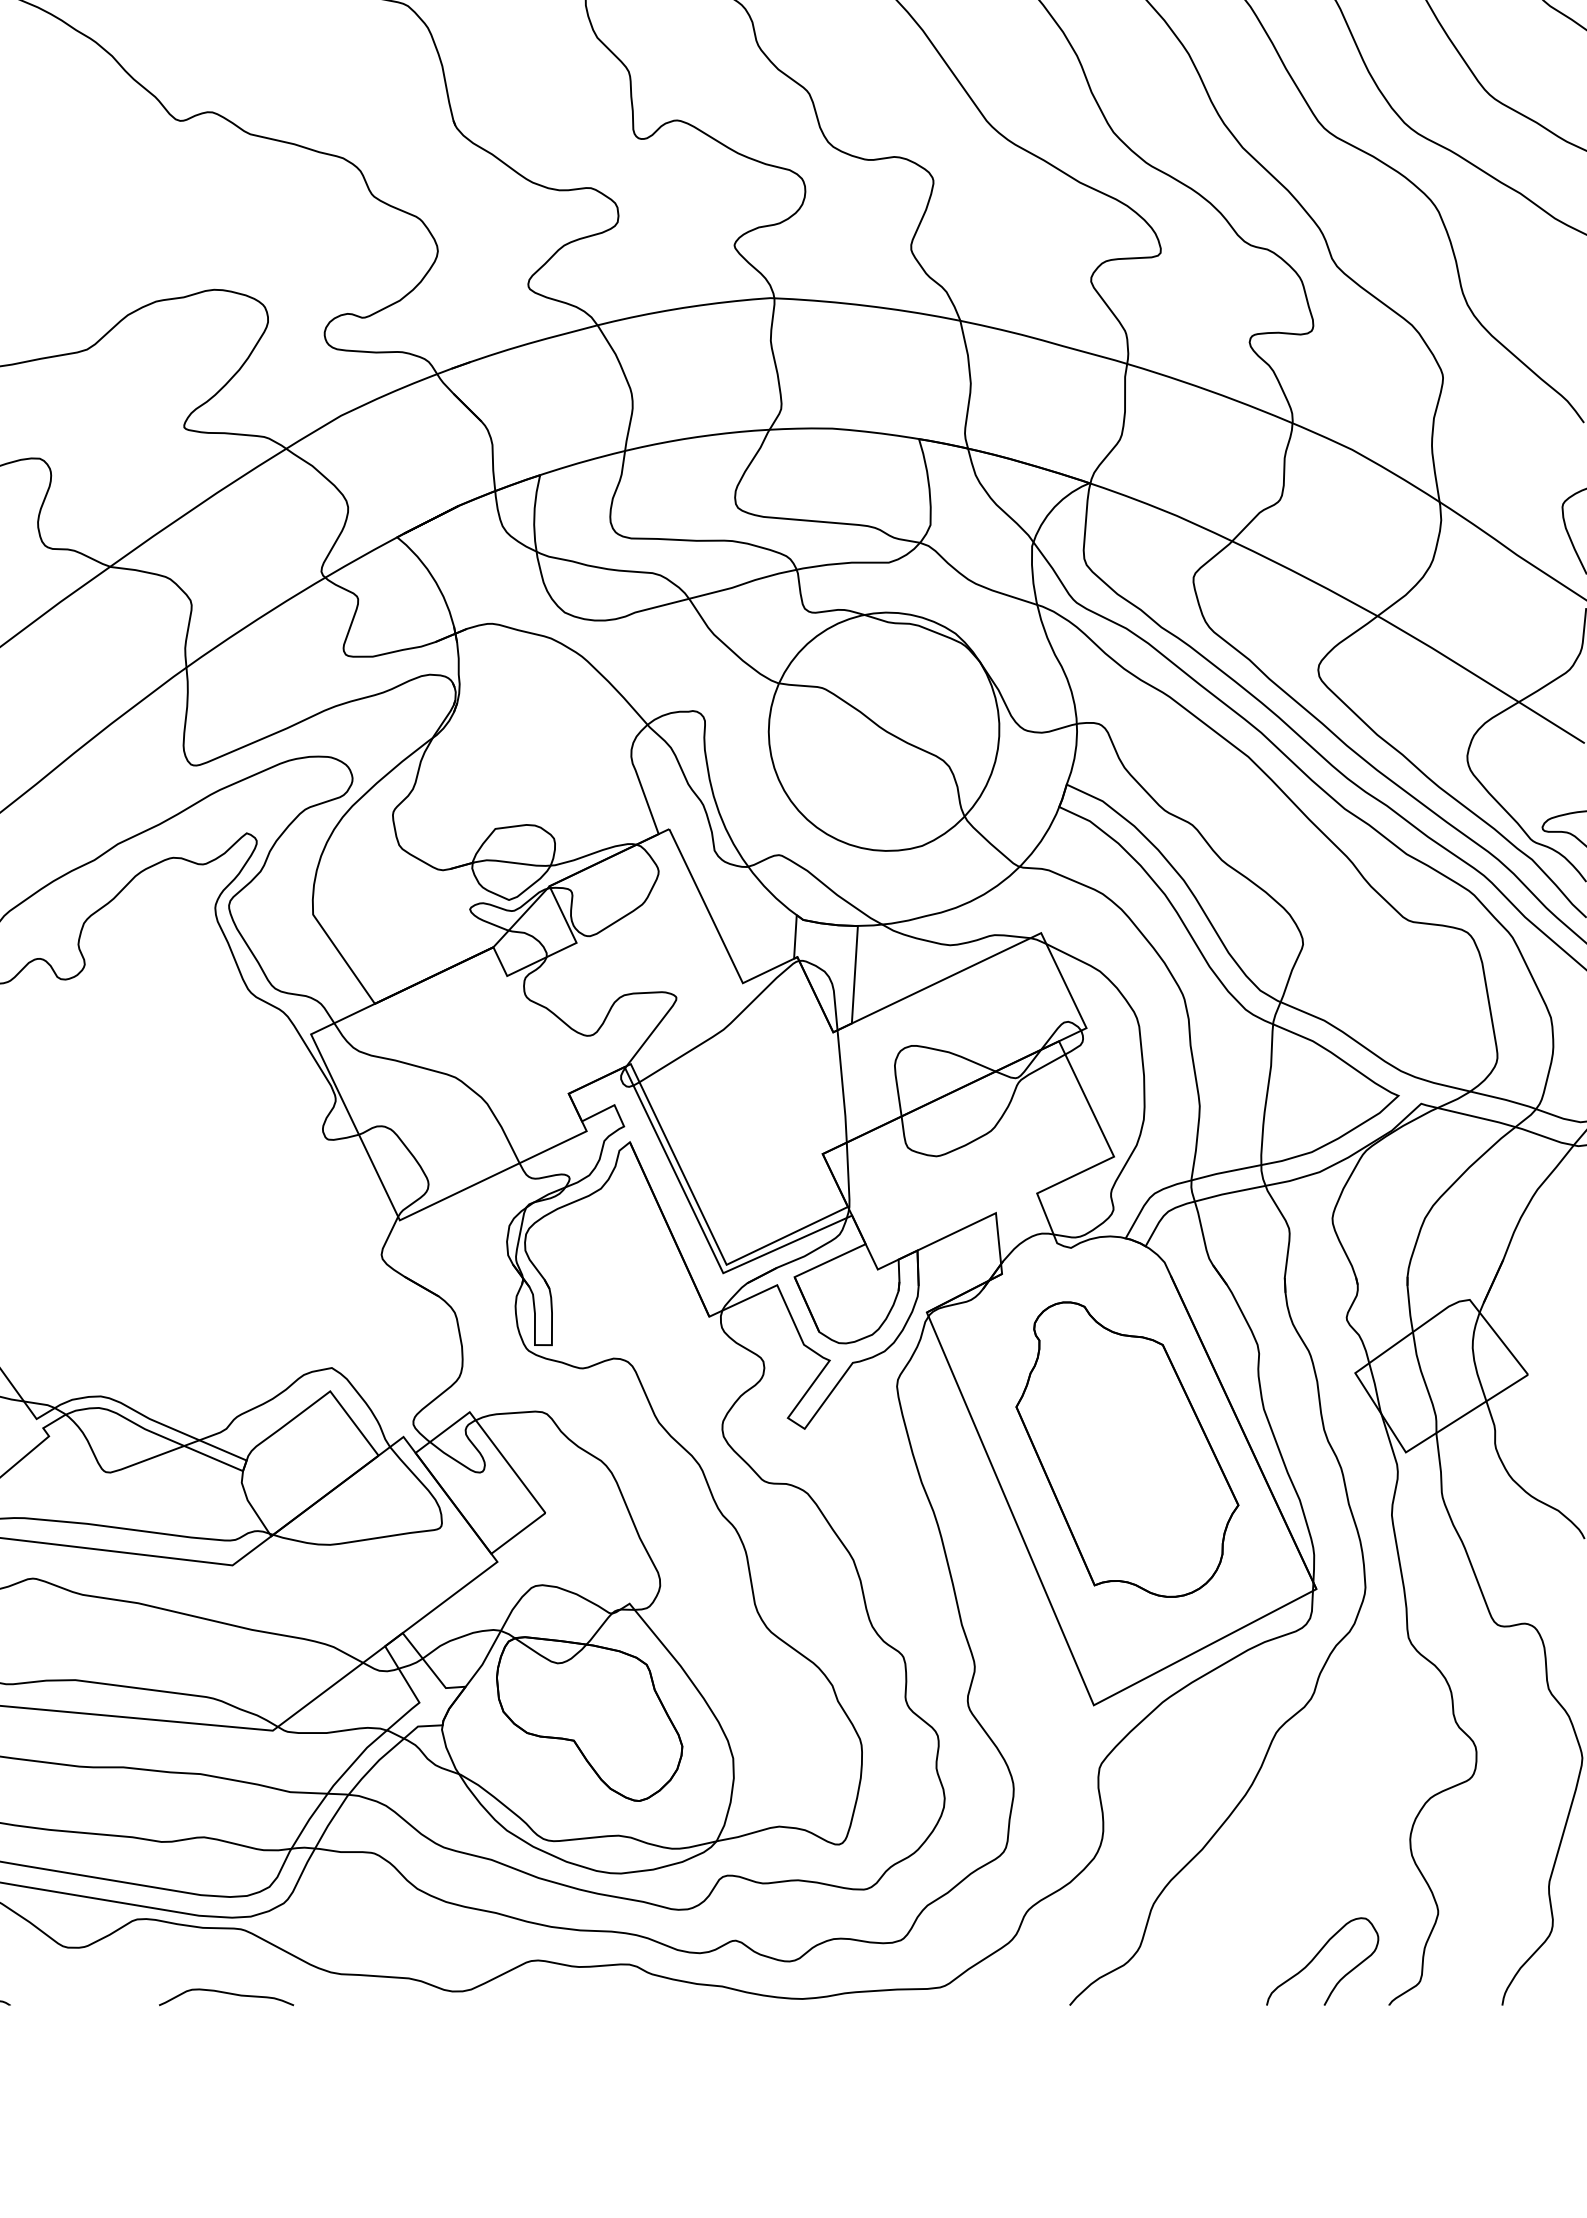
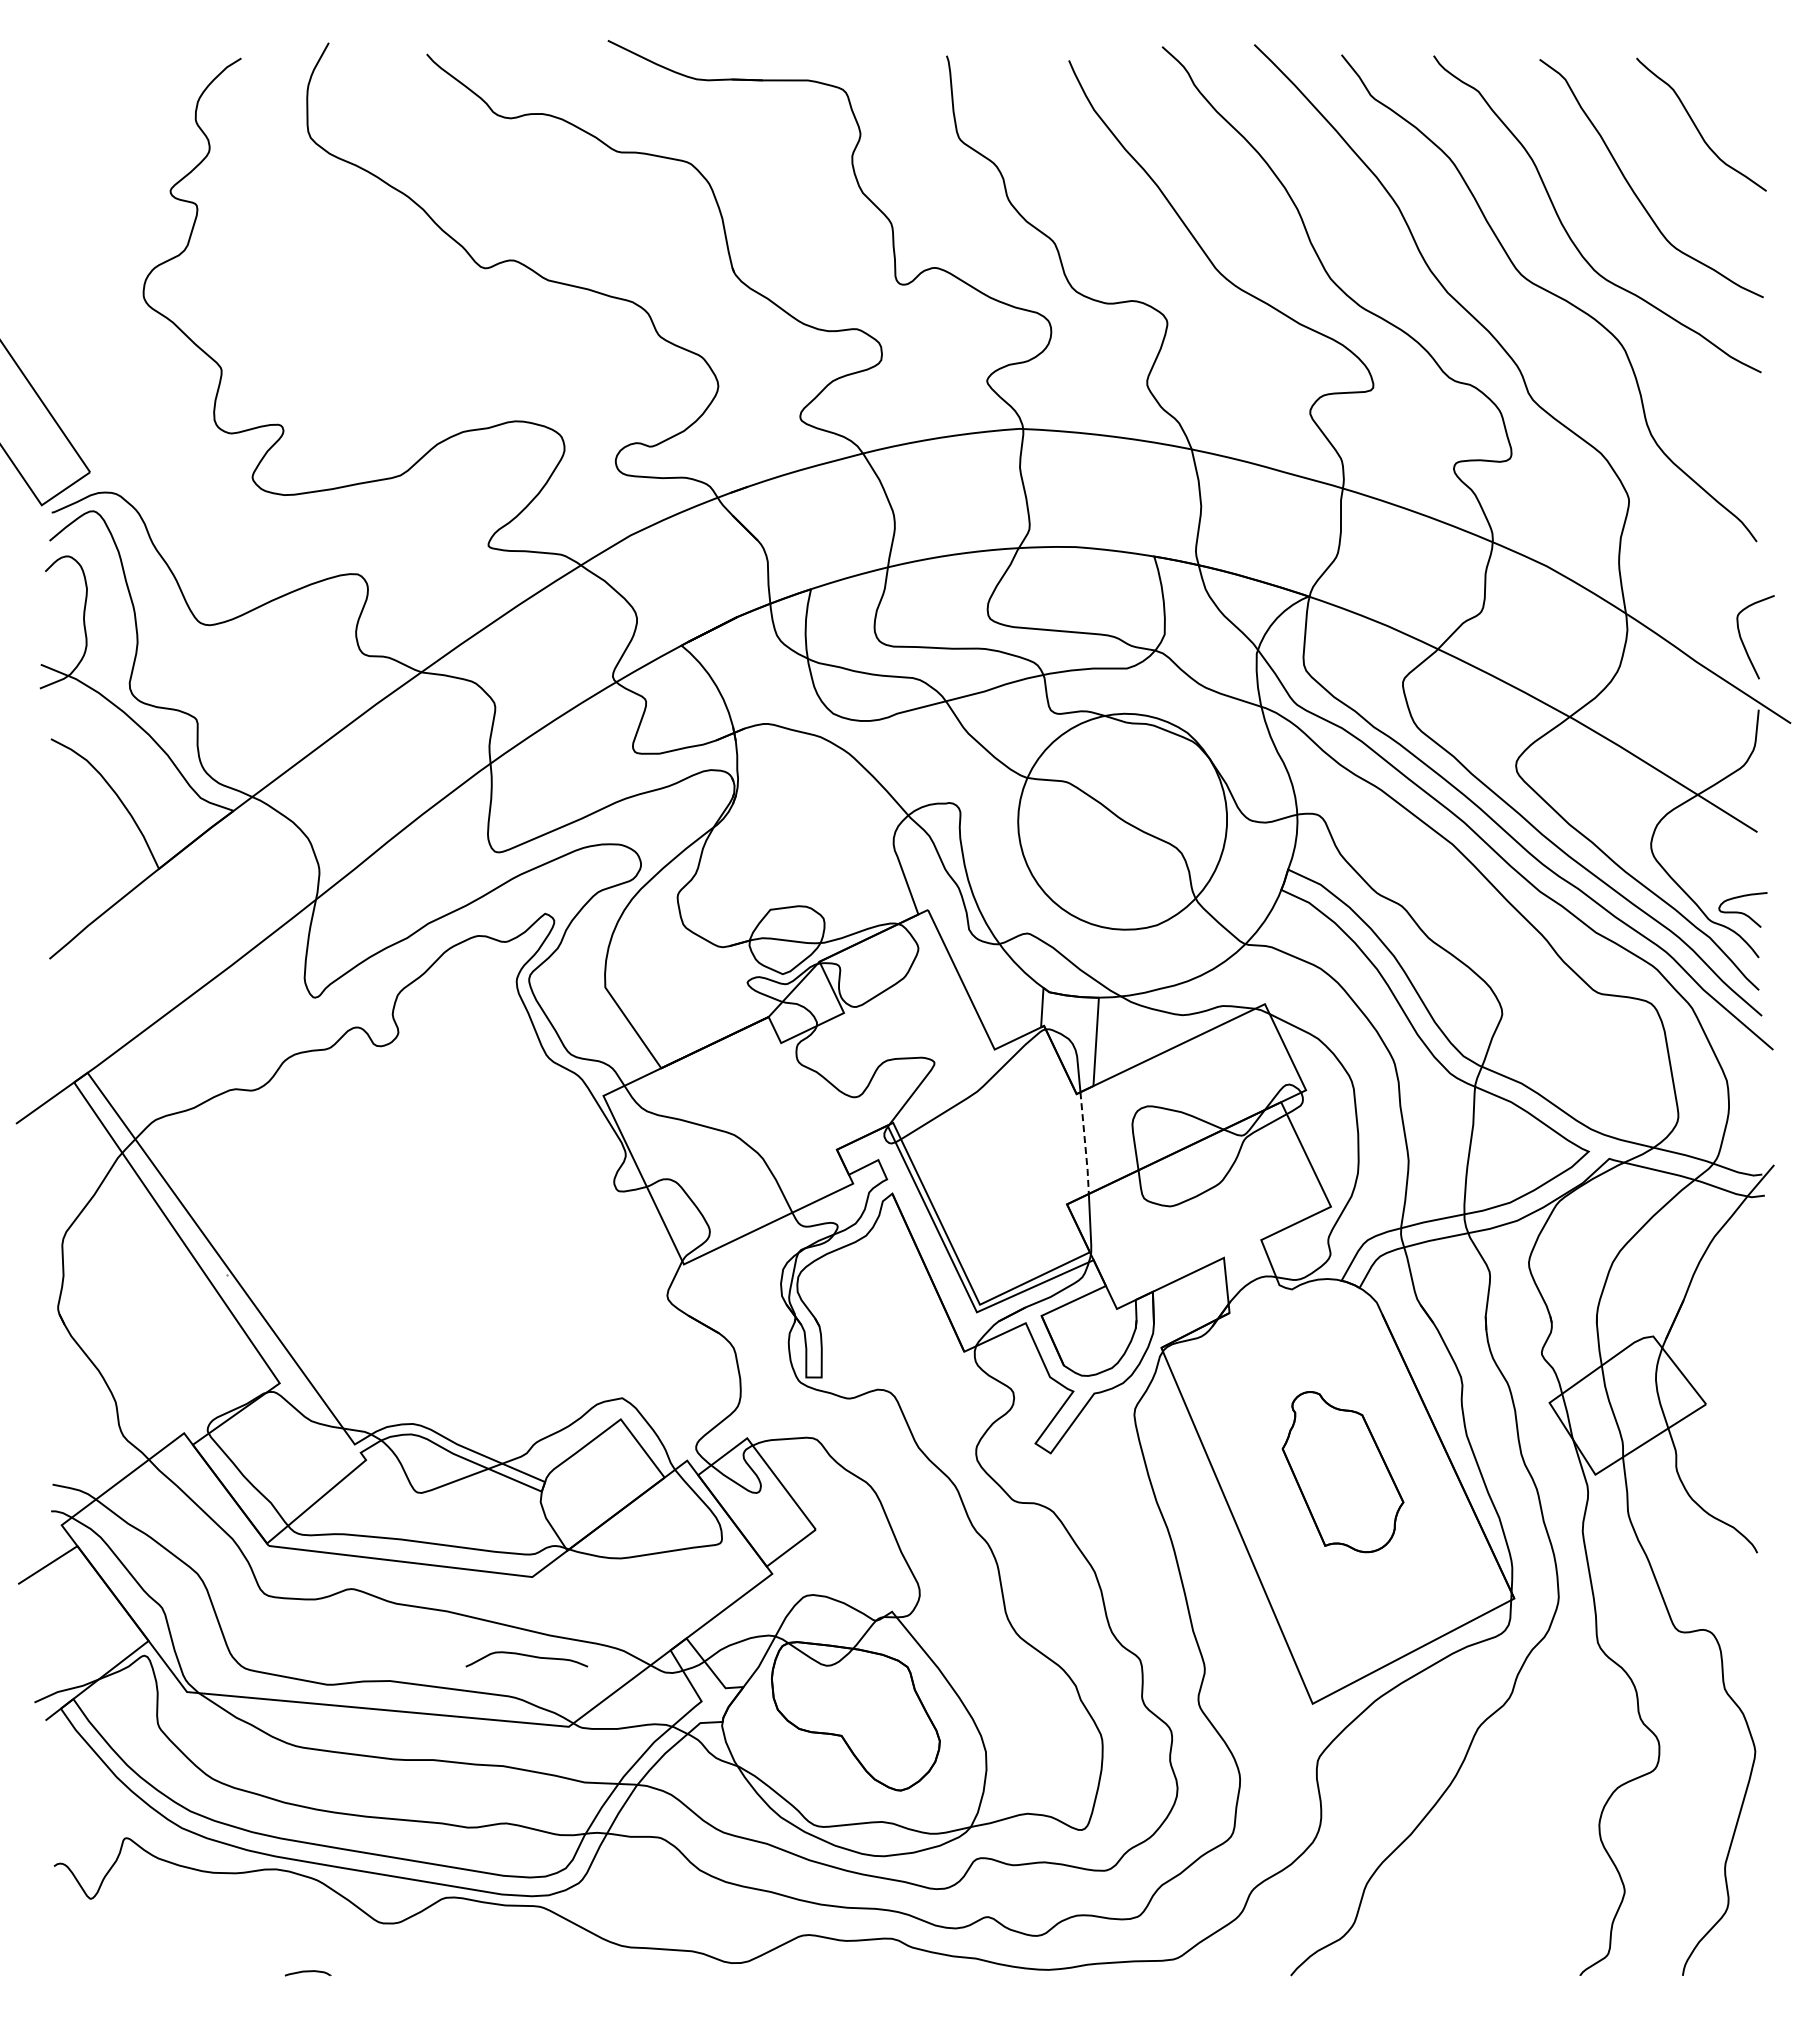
line: (843, 1086) -> (1085, 1143), solid -> dashed
part: (1126, 1448) -> (1342, 1471), size x0.6
curve: (1317, 1955) -> (1515, 1930), removed
curve: (226, 1994) -> (526, 1656), moved

